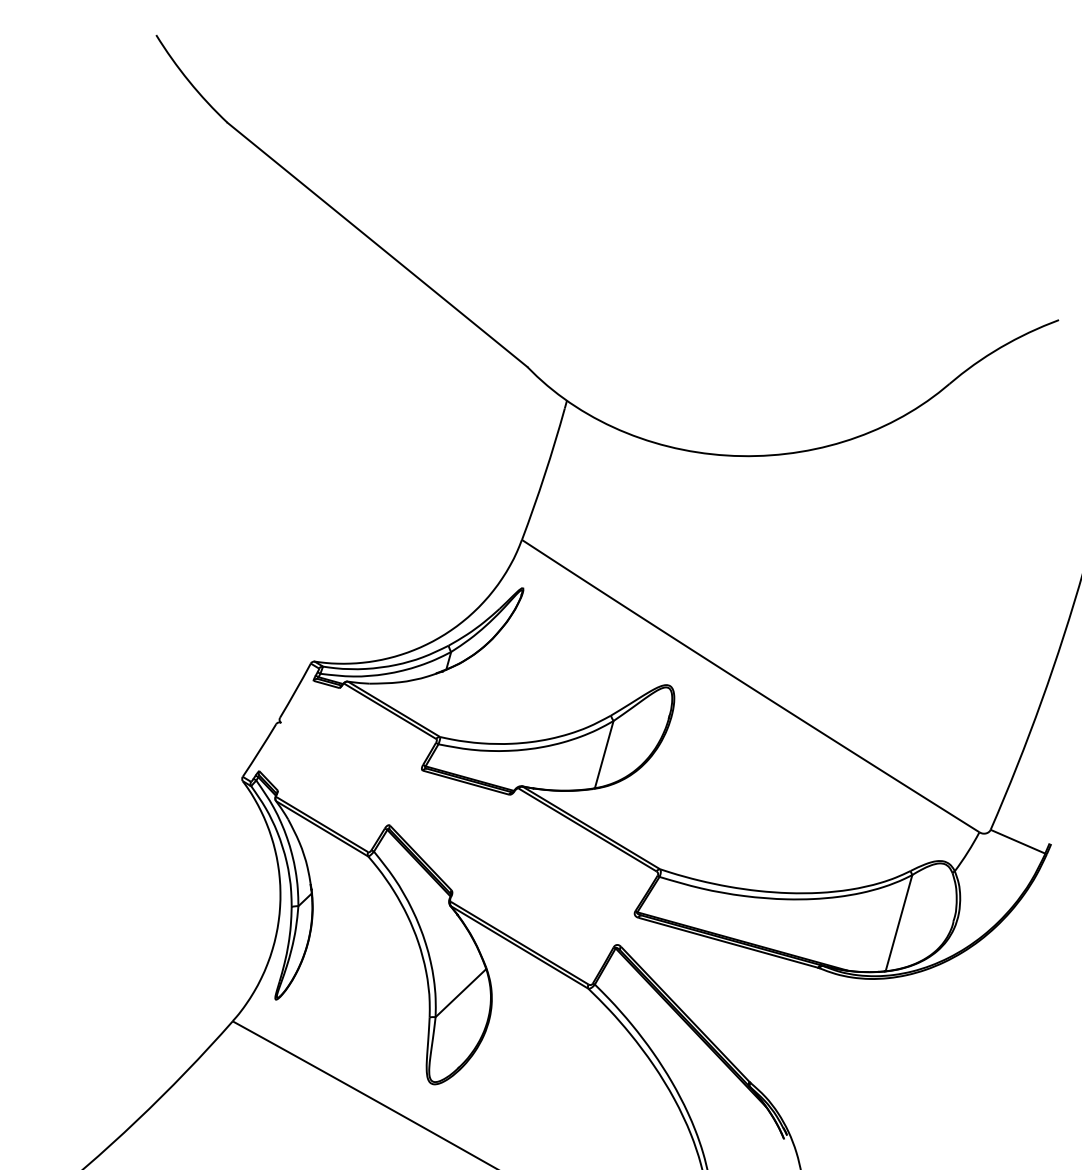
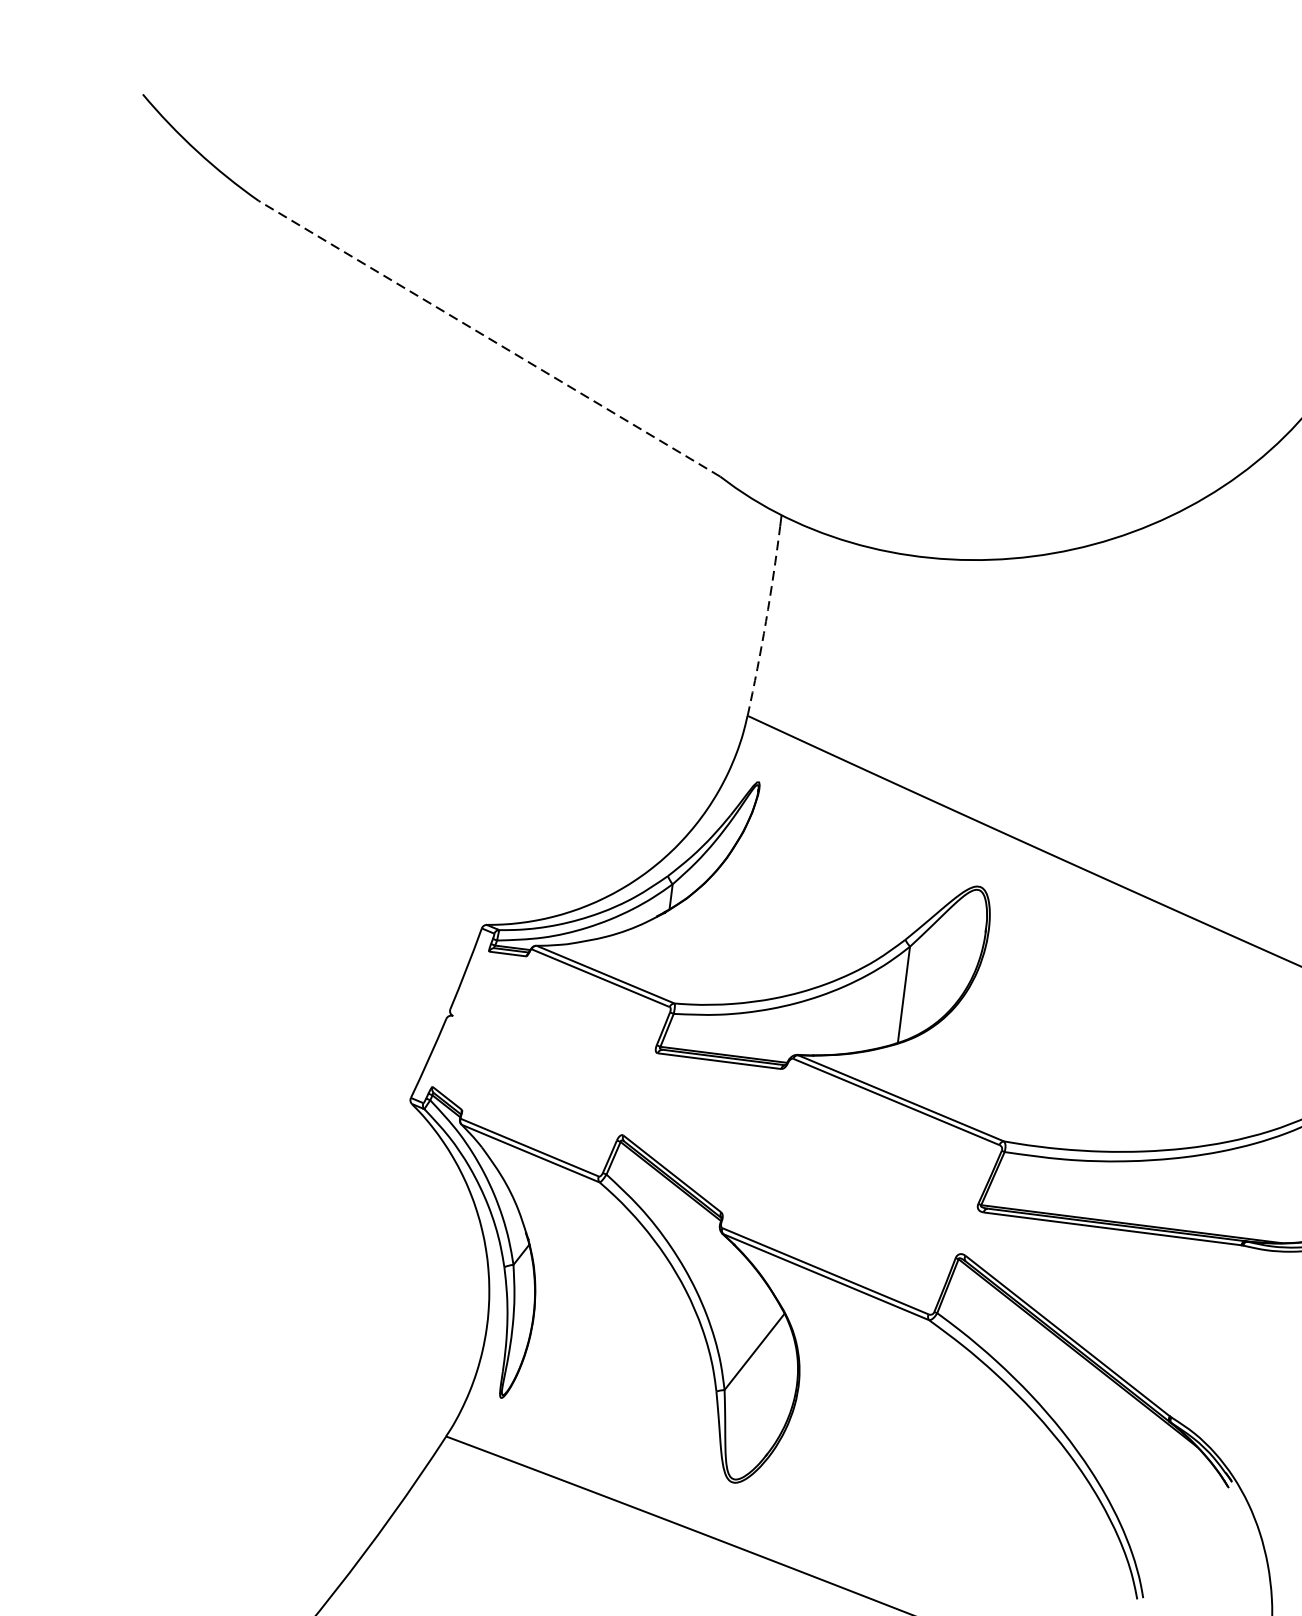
line: (377, 244) -> (489, 338), solid -> dashed
arc: (544, 474) -> (765, 621), solid -> dashed

